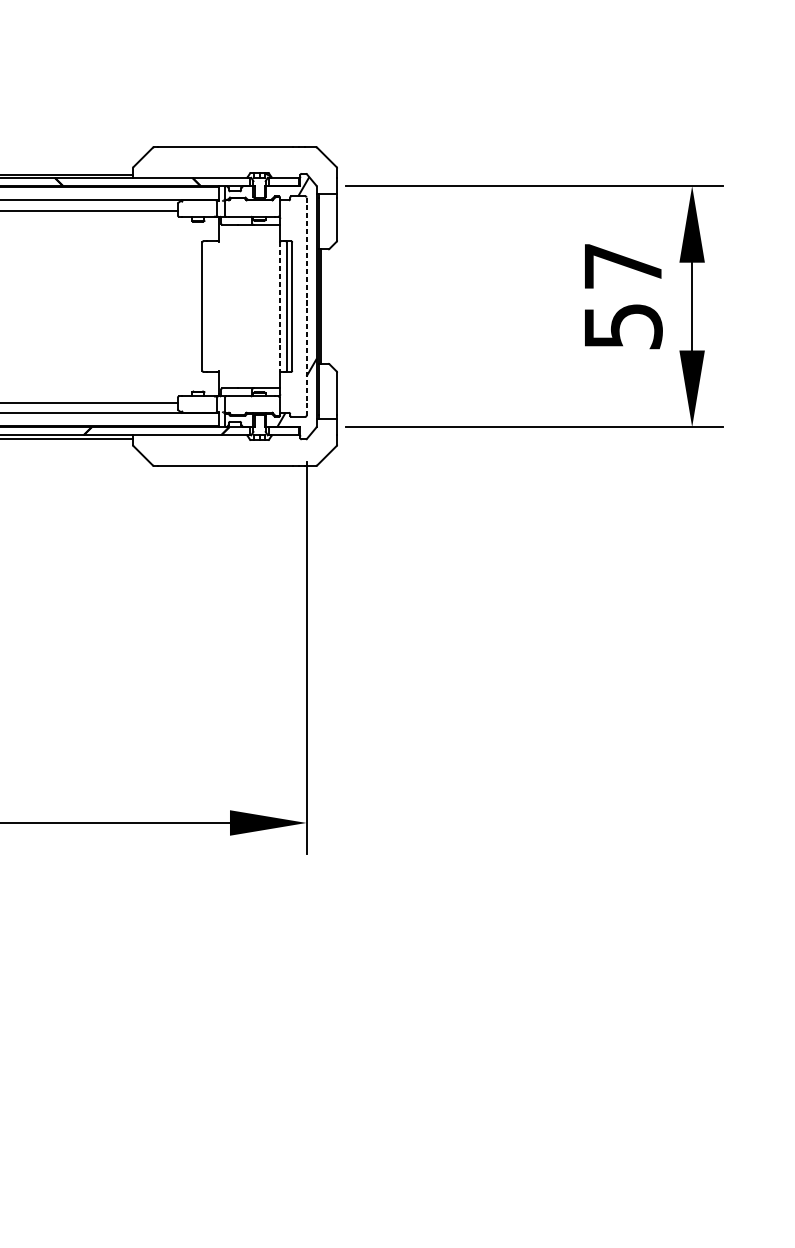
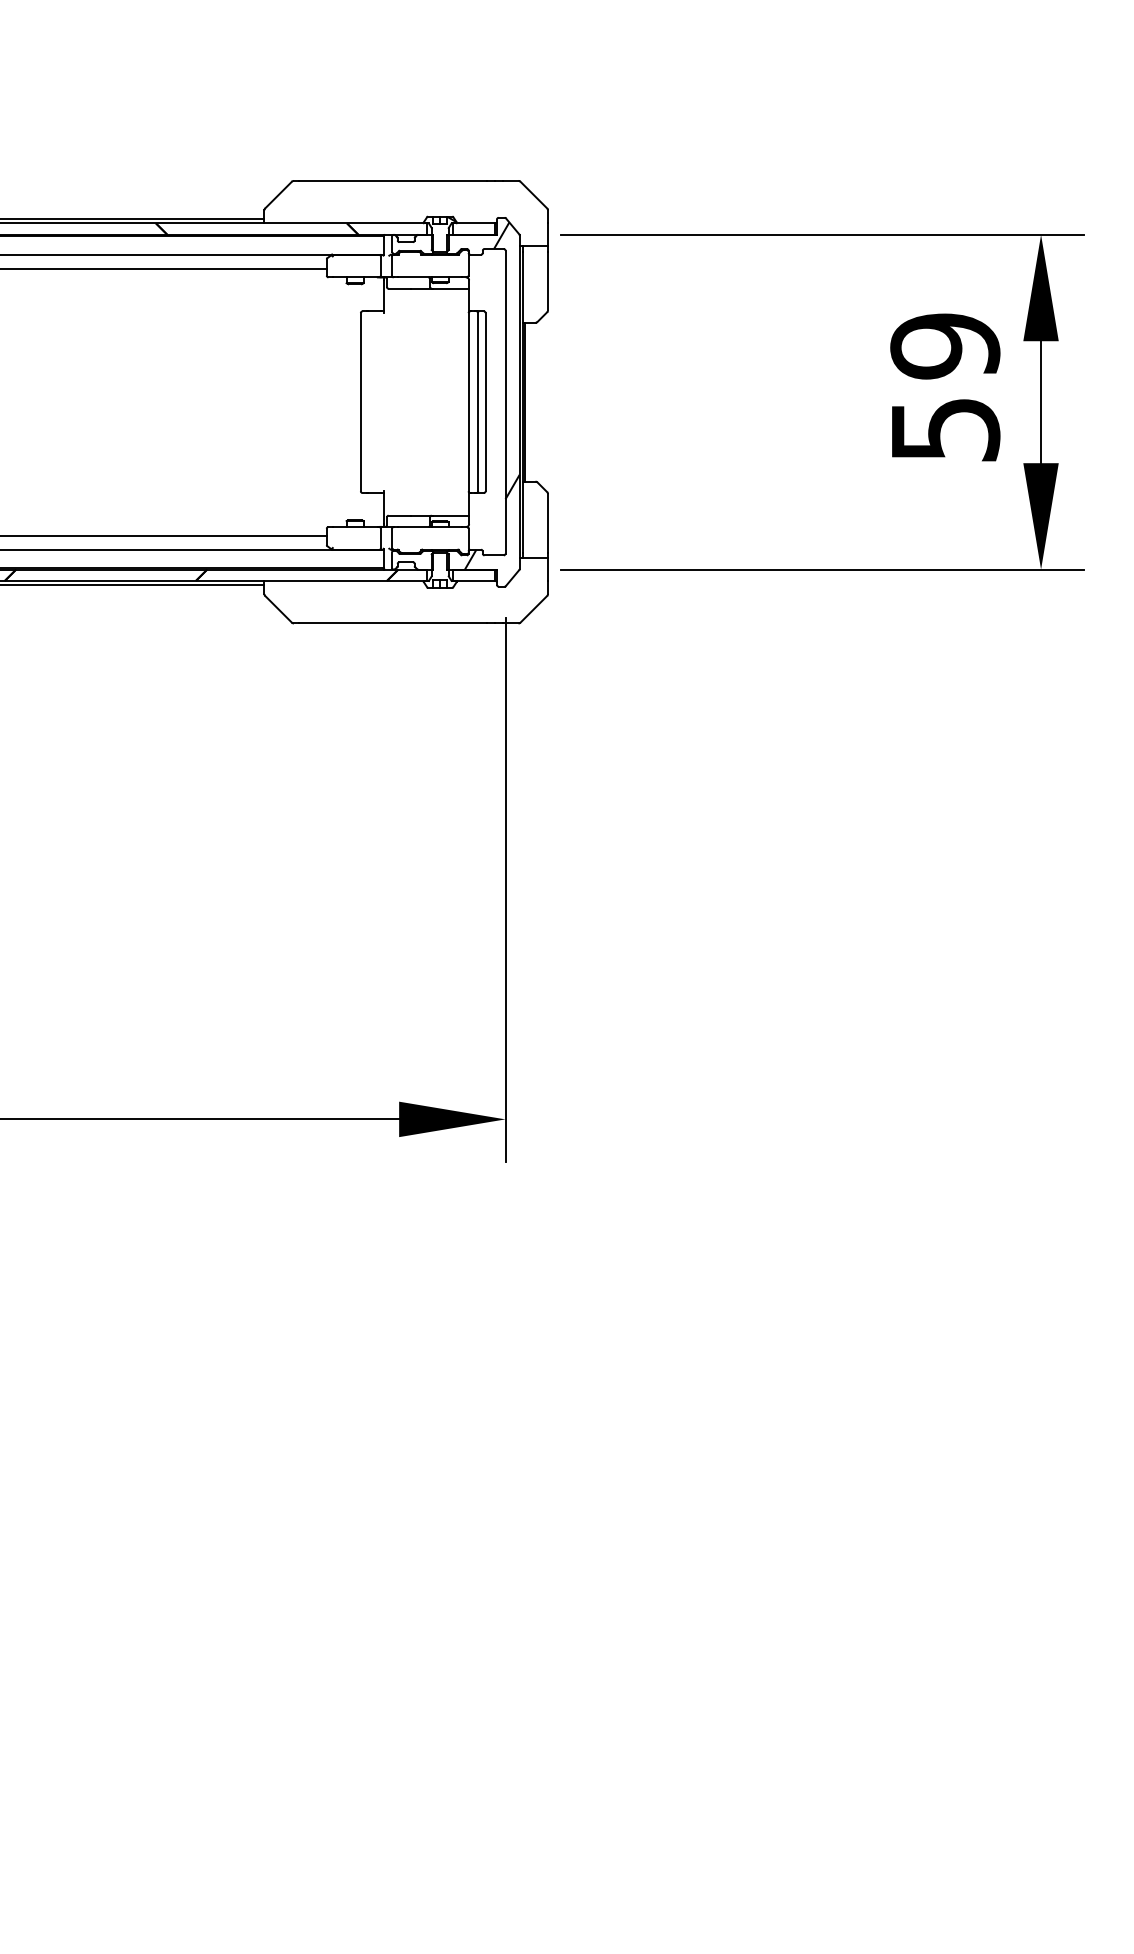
text: (623, 266) -> (945, 346), 57 -> 59
line: (279, 306) -> (468, 402), dashed -> solid
line: (306, 306) -> (505, 402), dashed -> solid

